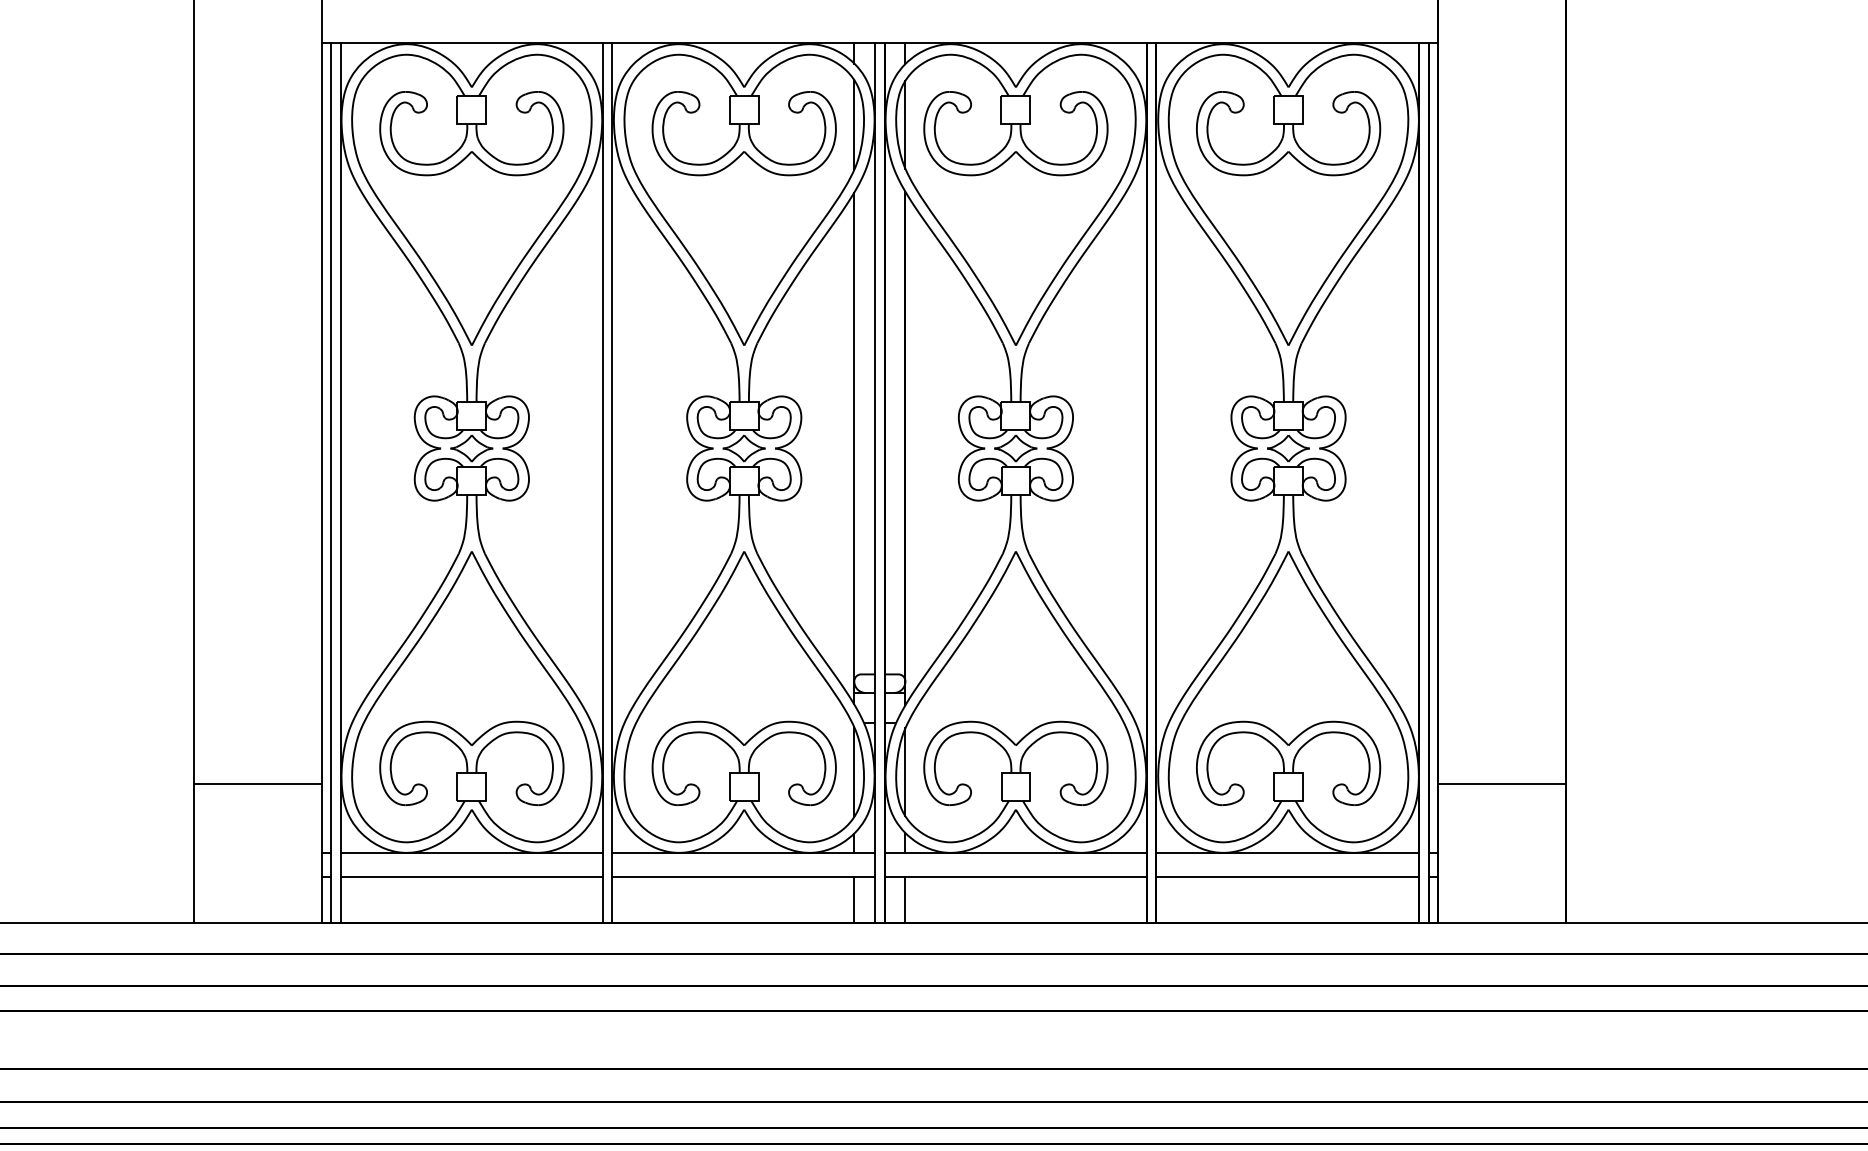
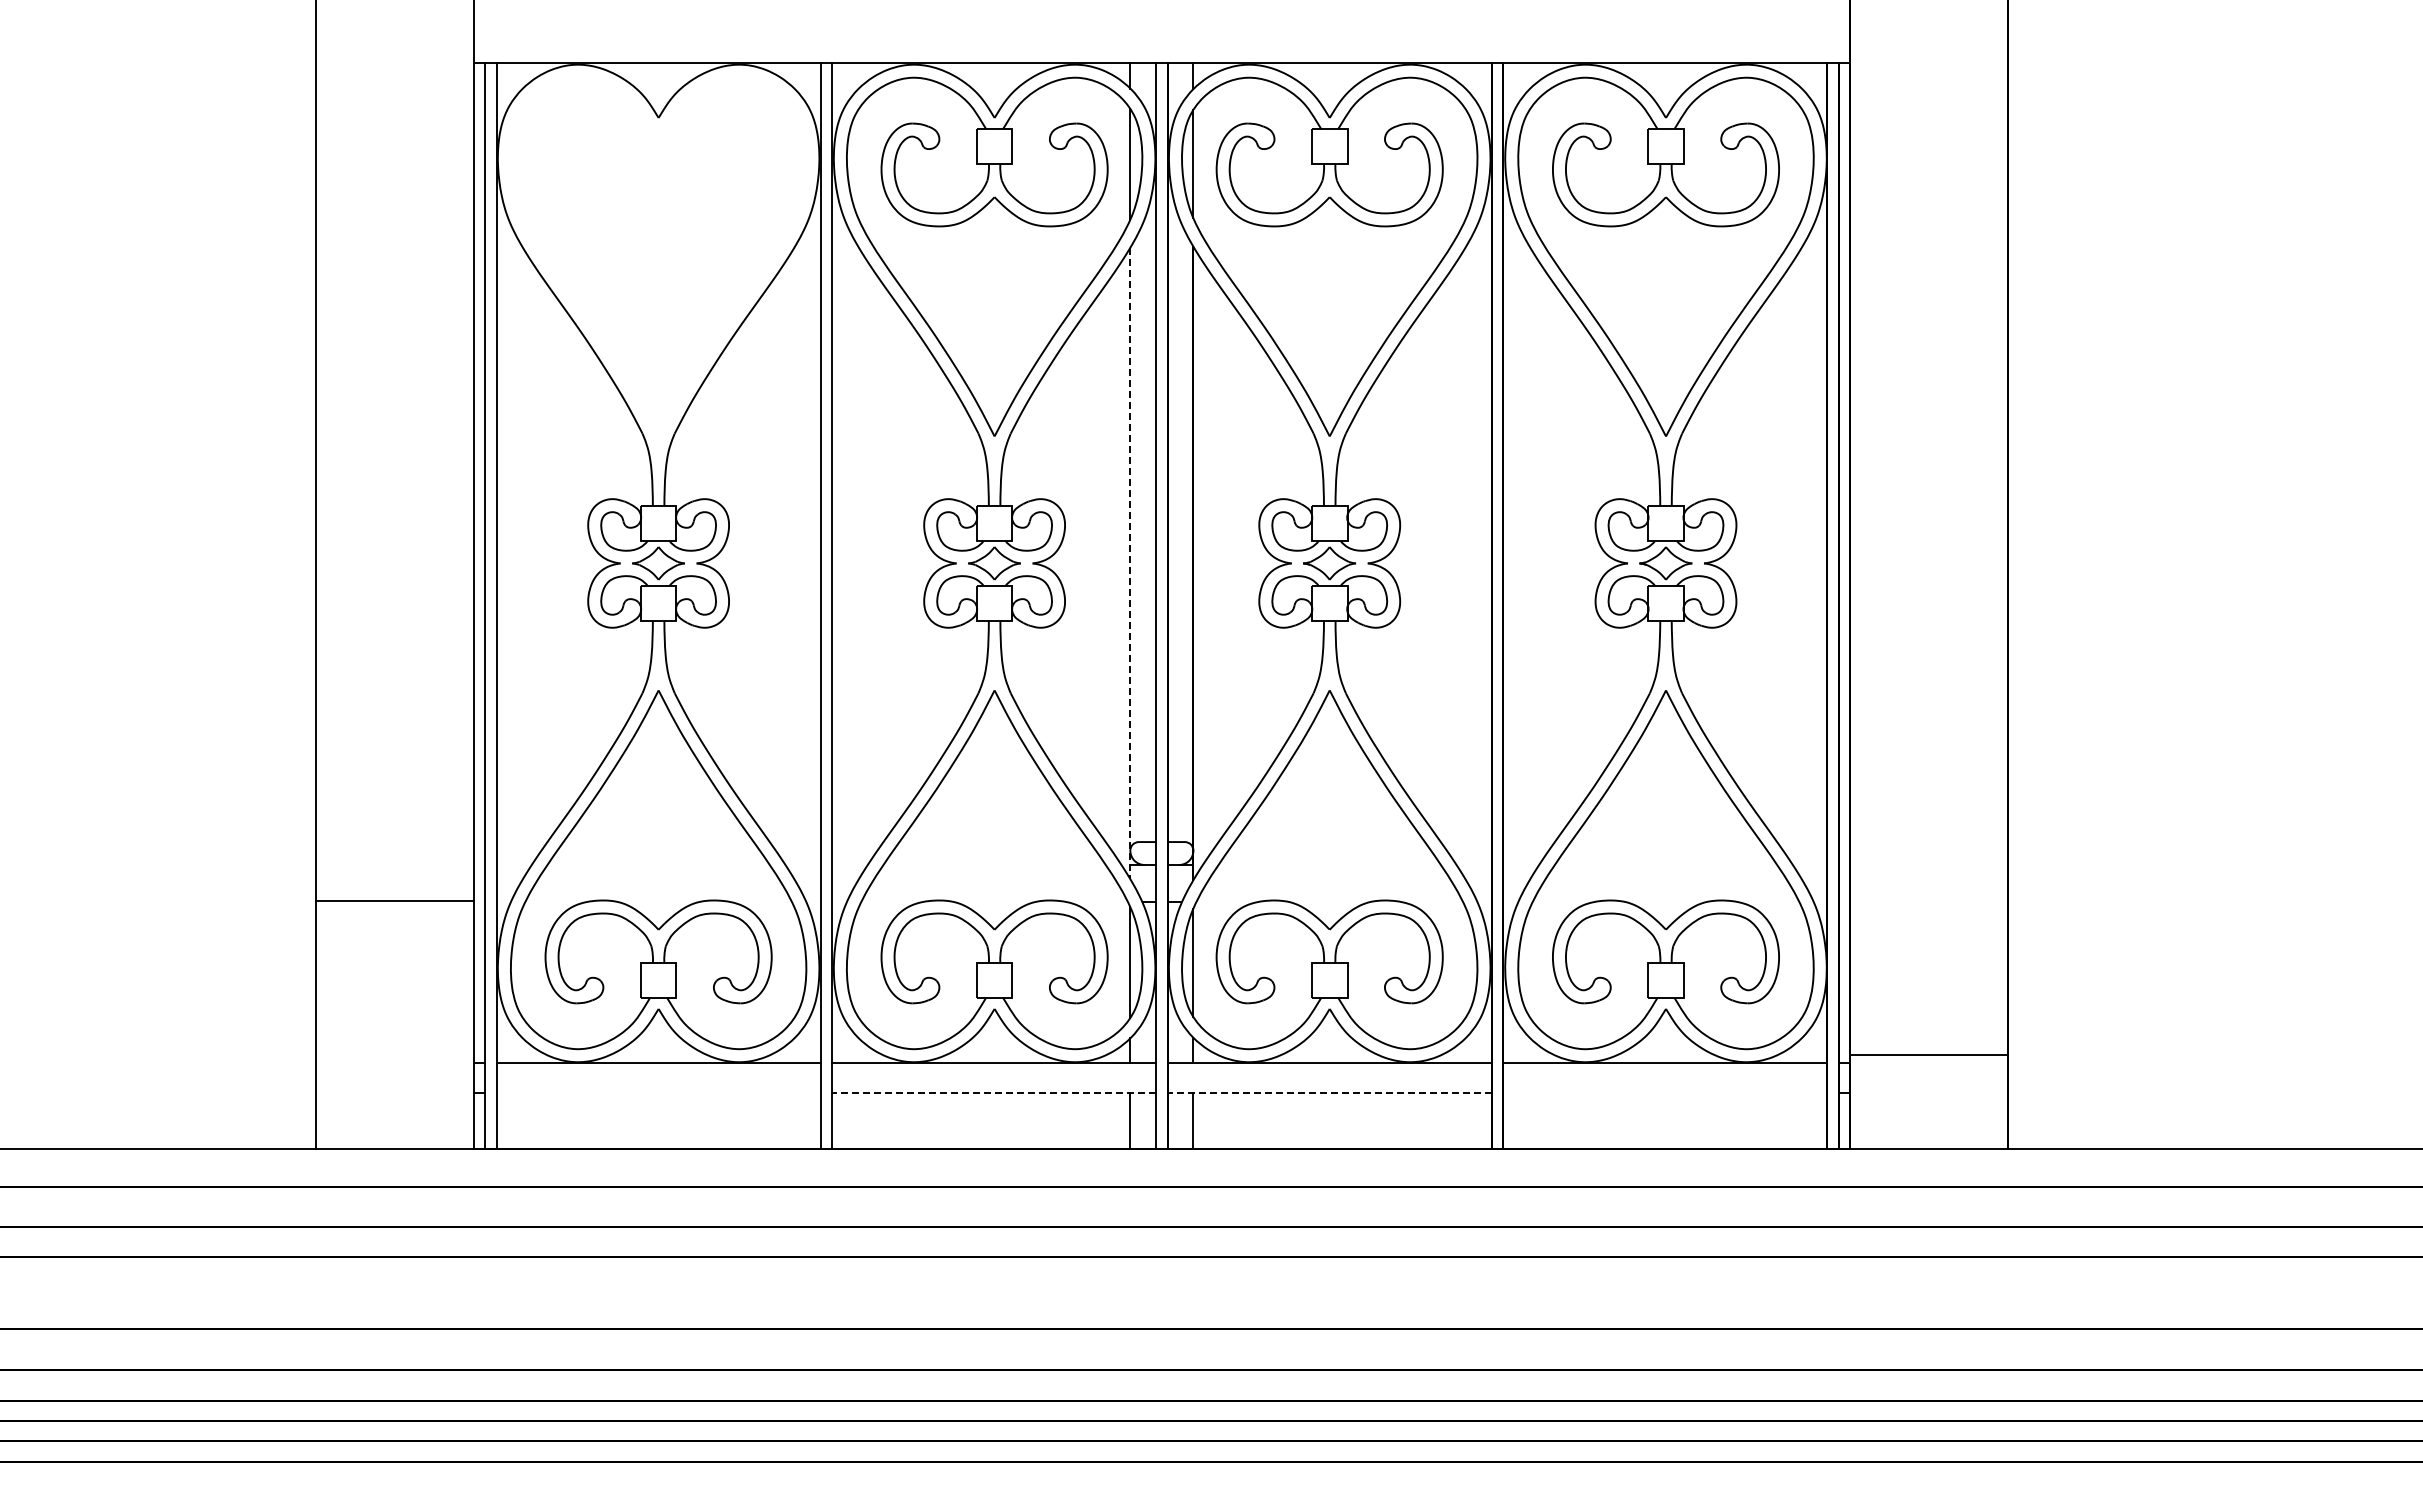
part: (471, 199) -> (658, 256), removed
line: (854, 448) -> (1130, 563), solid -> dashed
line: (257, 783) -> (394, 900), moved
line: (1502, 783) -> (1929, 1054), moved
line: (471, 877) -> (658, 1092), removed
line: (743, 877) -> (993, 1092), solid -> dashed
line: (1015, 877) -> (1329, 1092), solid -> dashed
line: (1288, 877) -> (1665, 1092), removed

